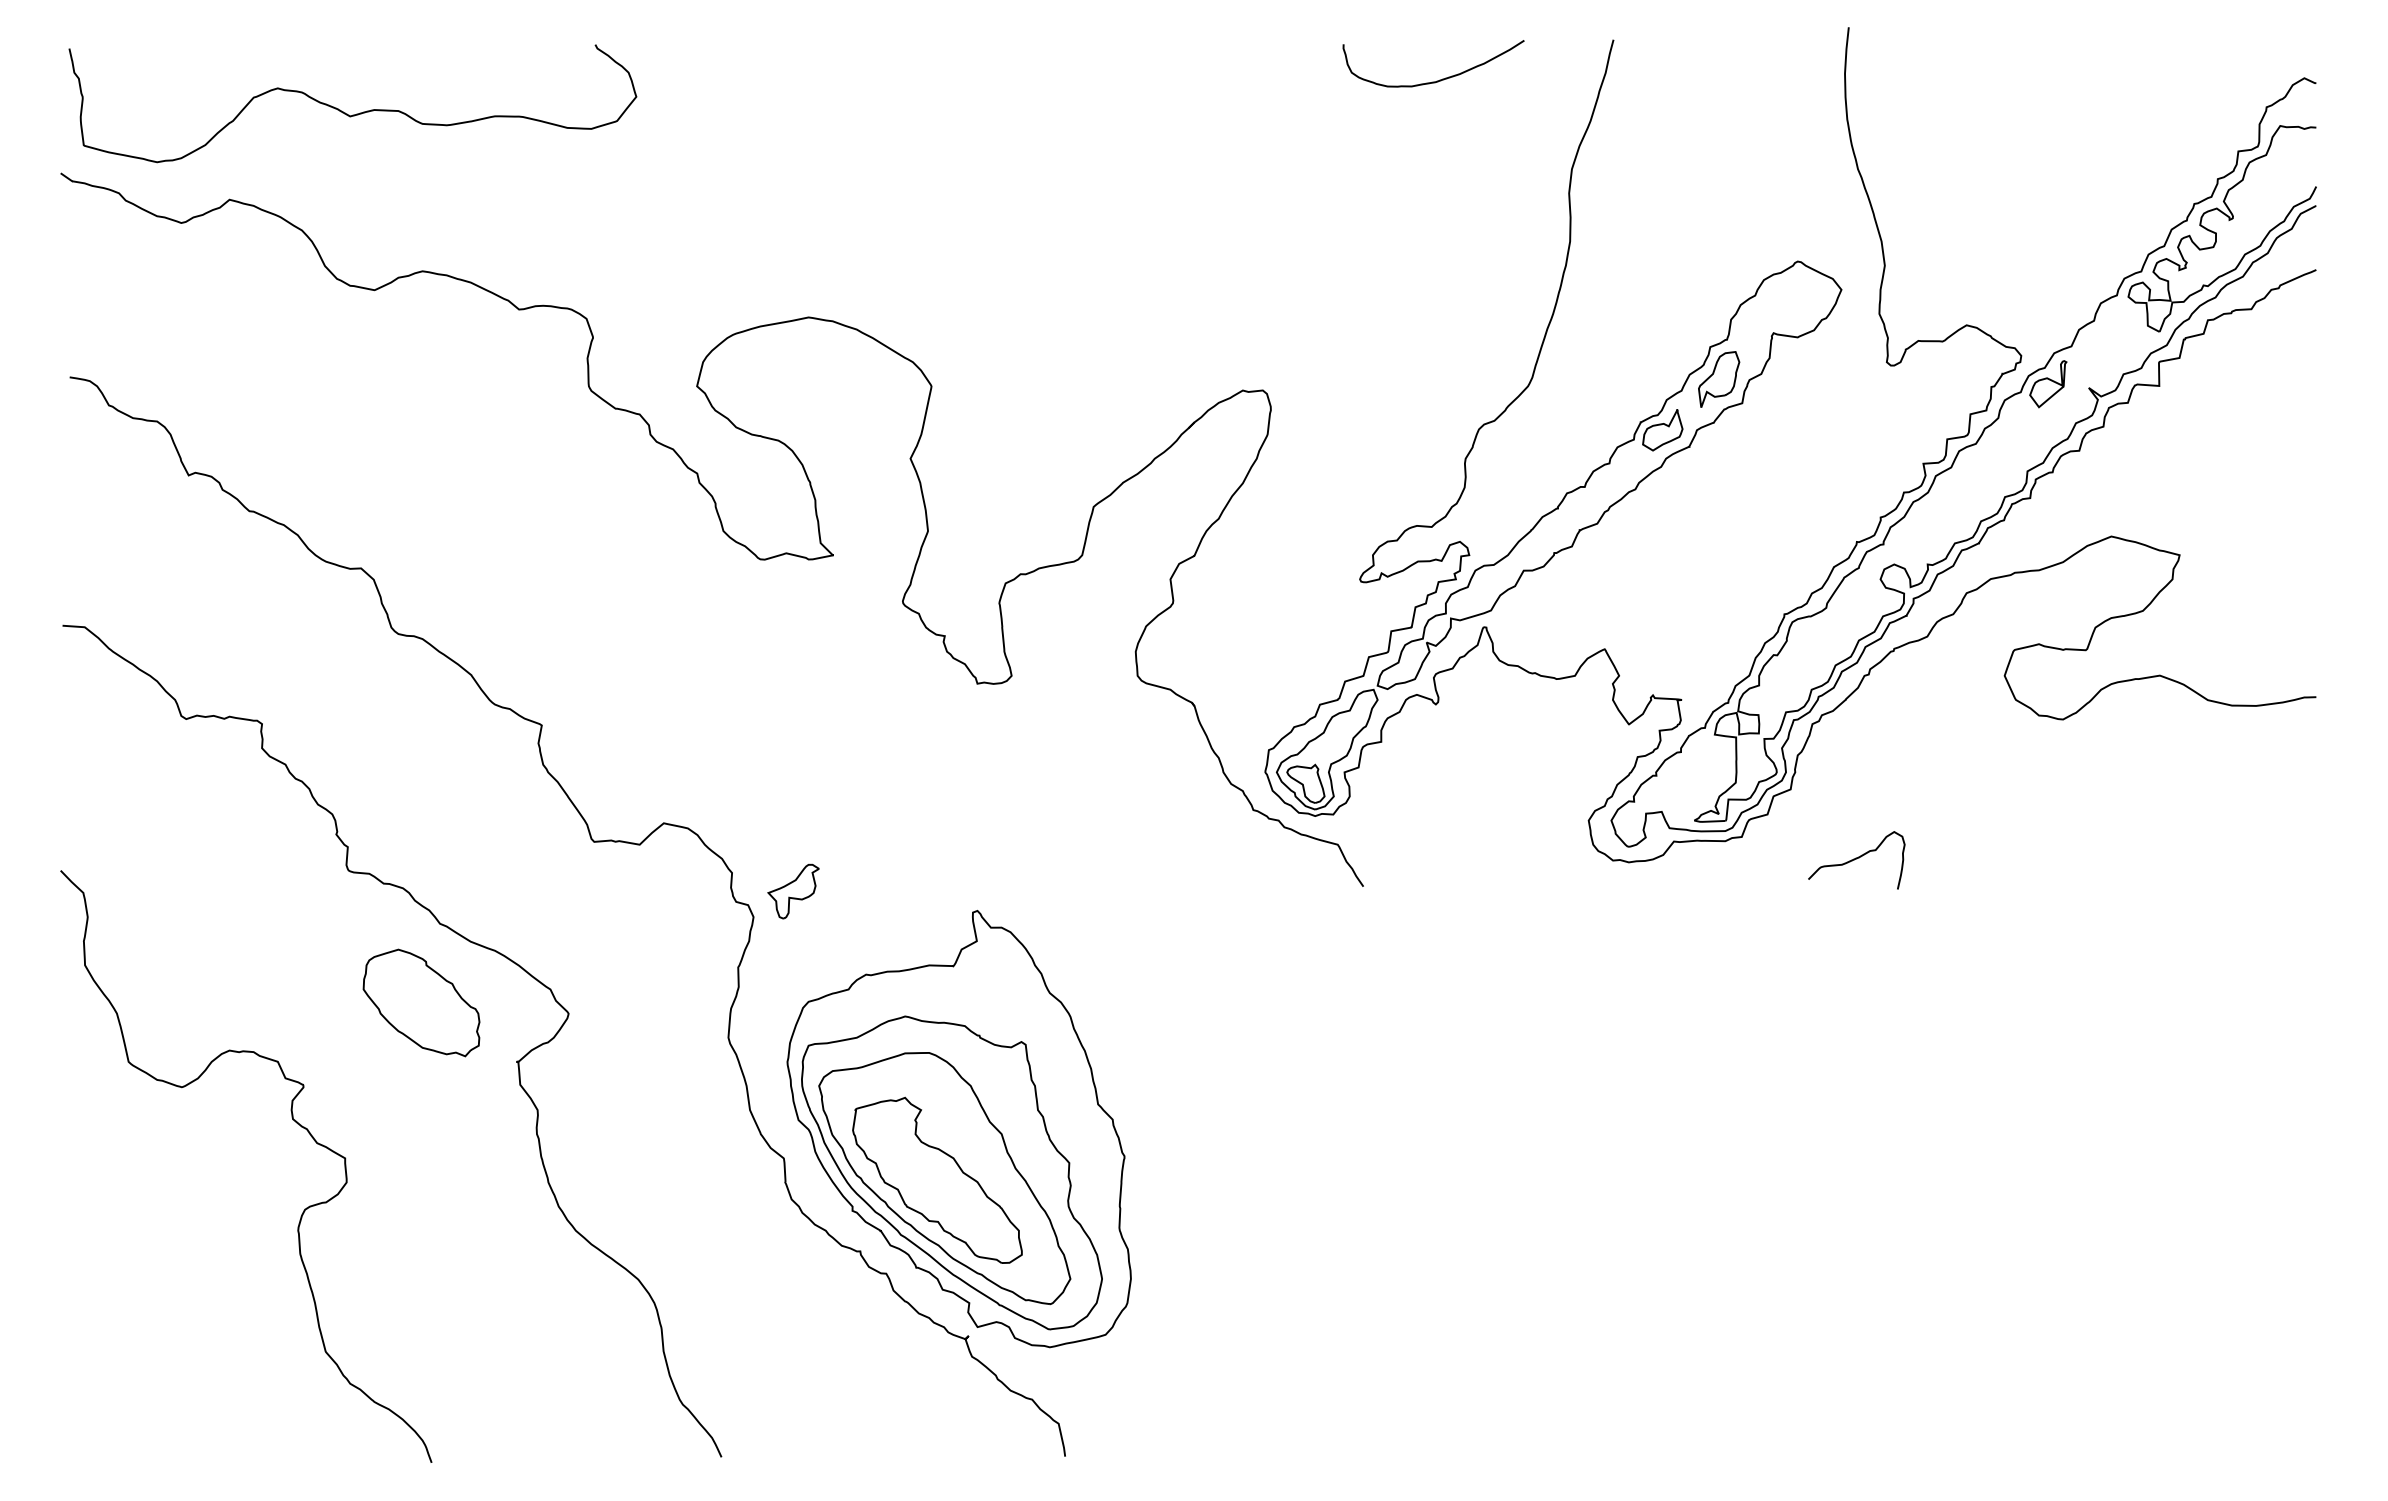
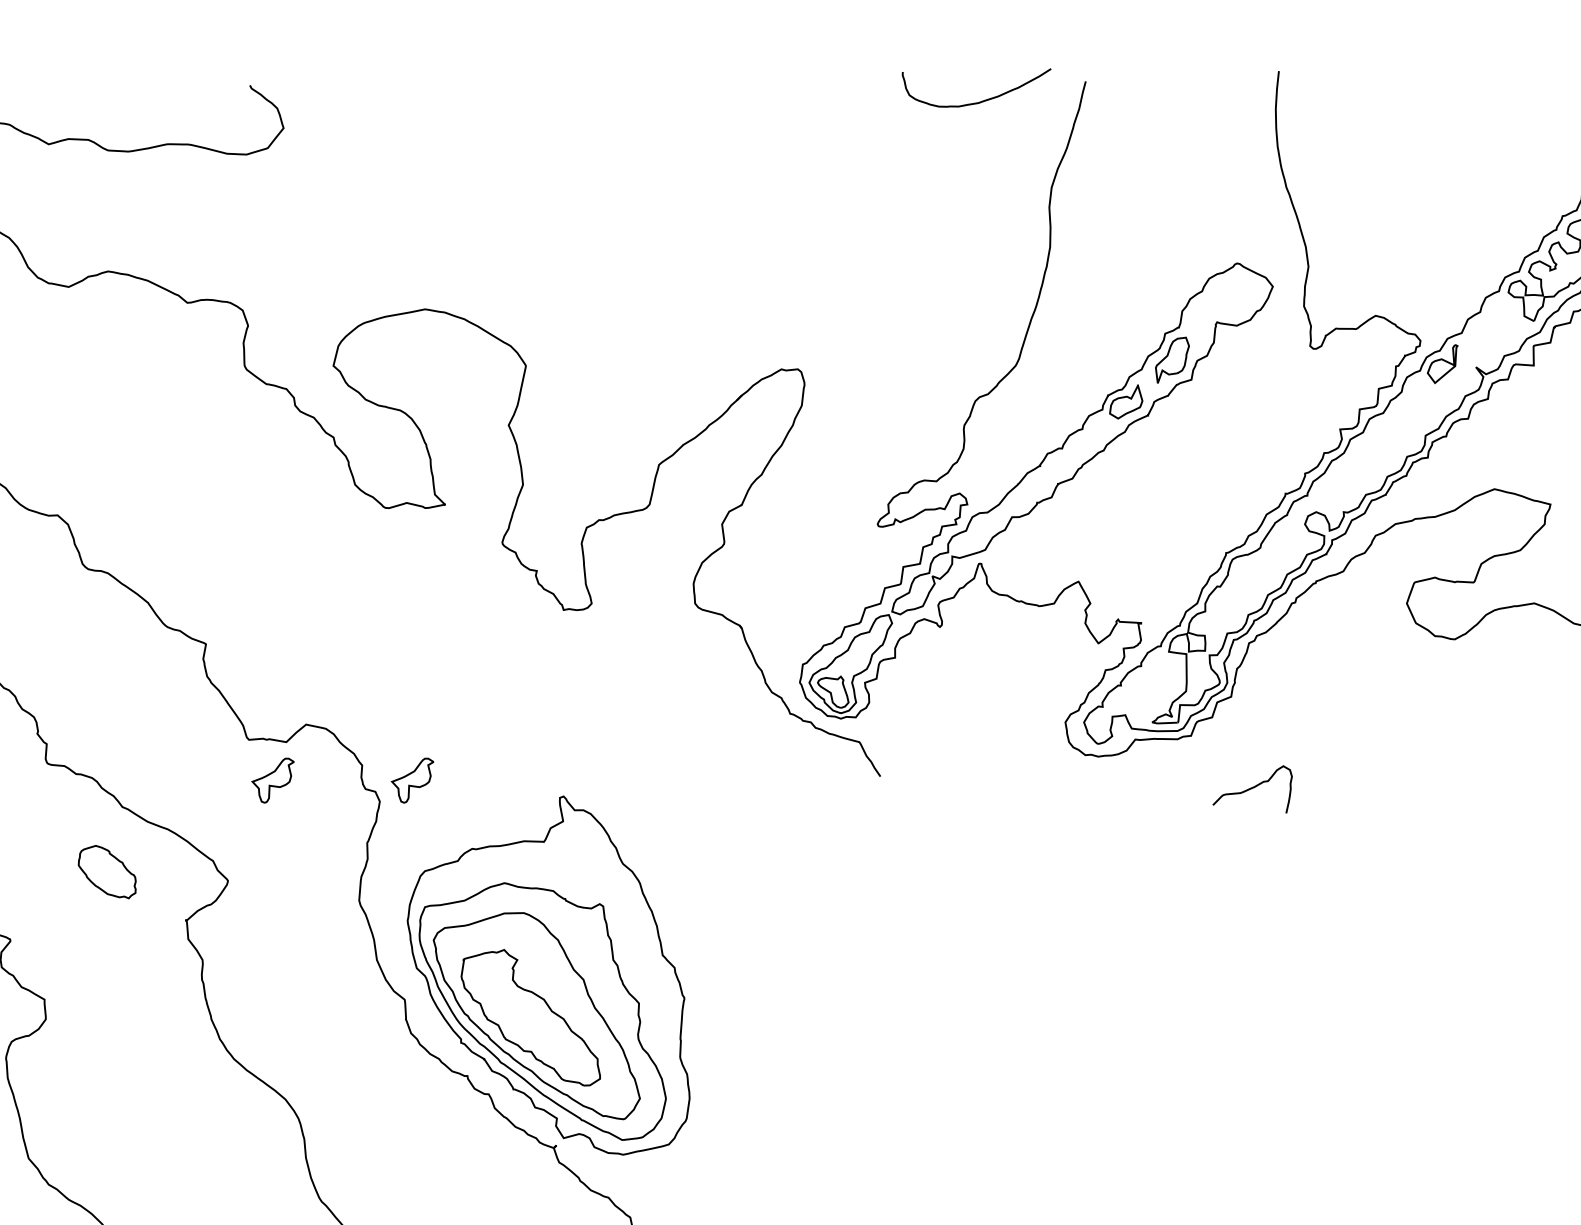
curve: (1439, 79) -> (981, 100), moved
curve: (1856, 859) -> (1252, 788), moved
part: (623, 891) -> (273, 780), added
part: (421, 1002) -> (107, 871), size x0.6

